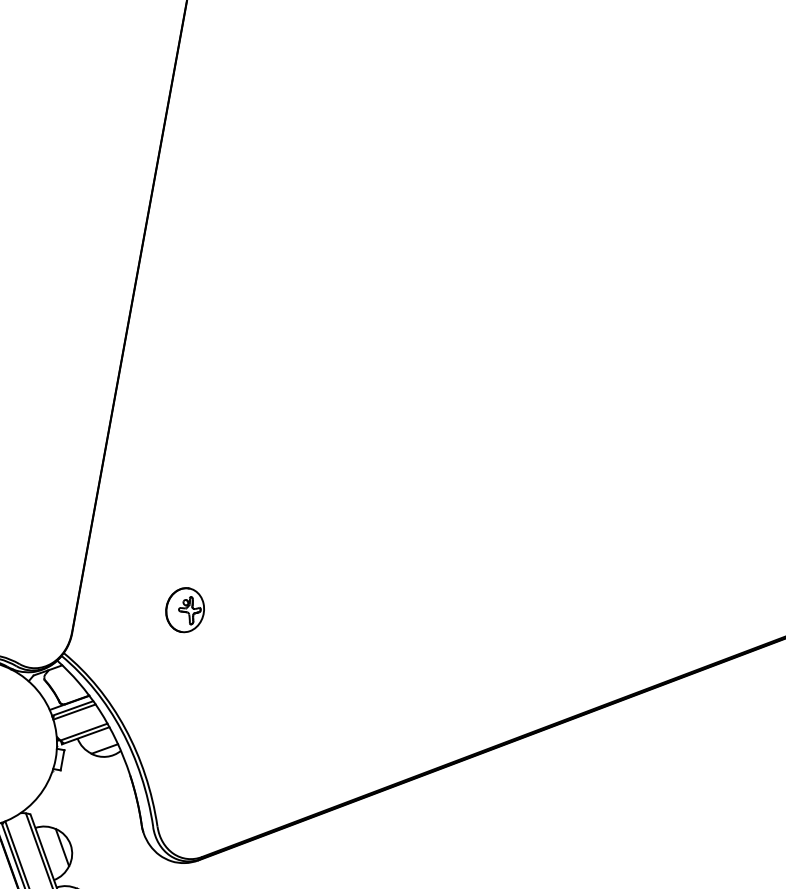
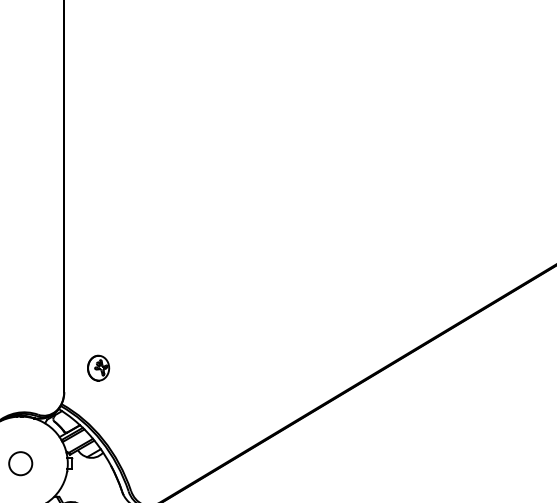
part: (185, 608) -> (98, 367), moved

